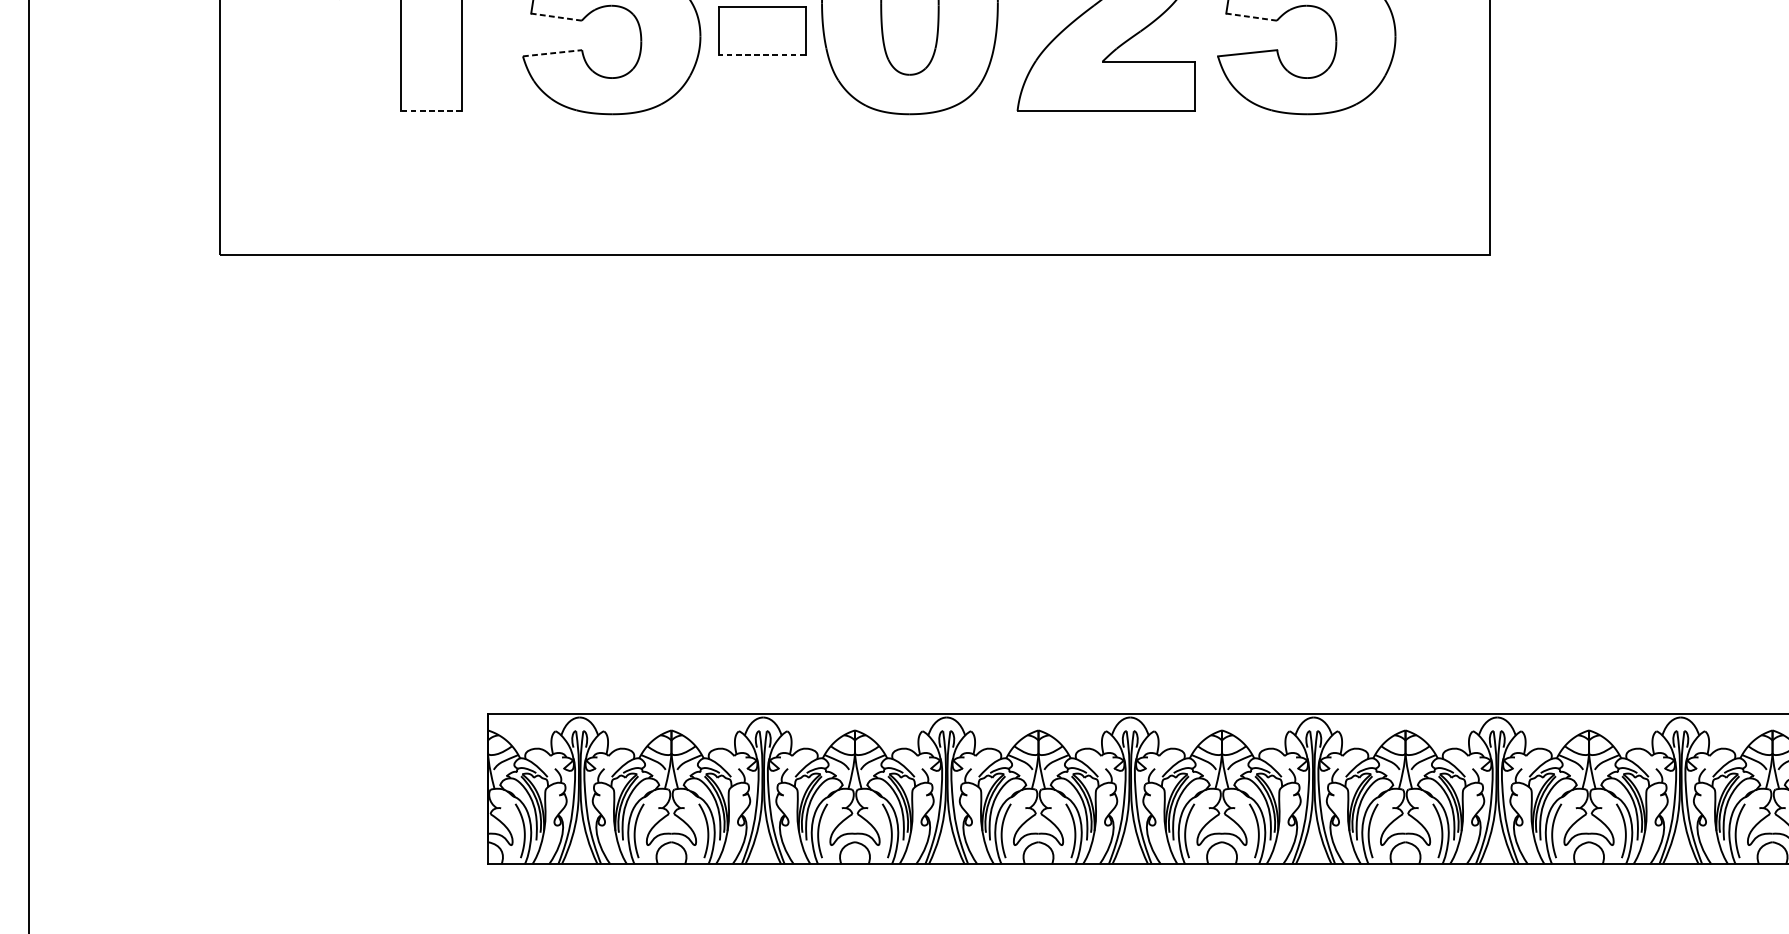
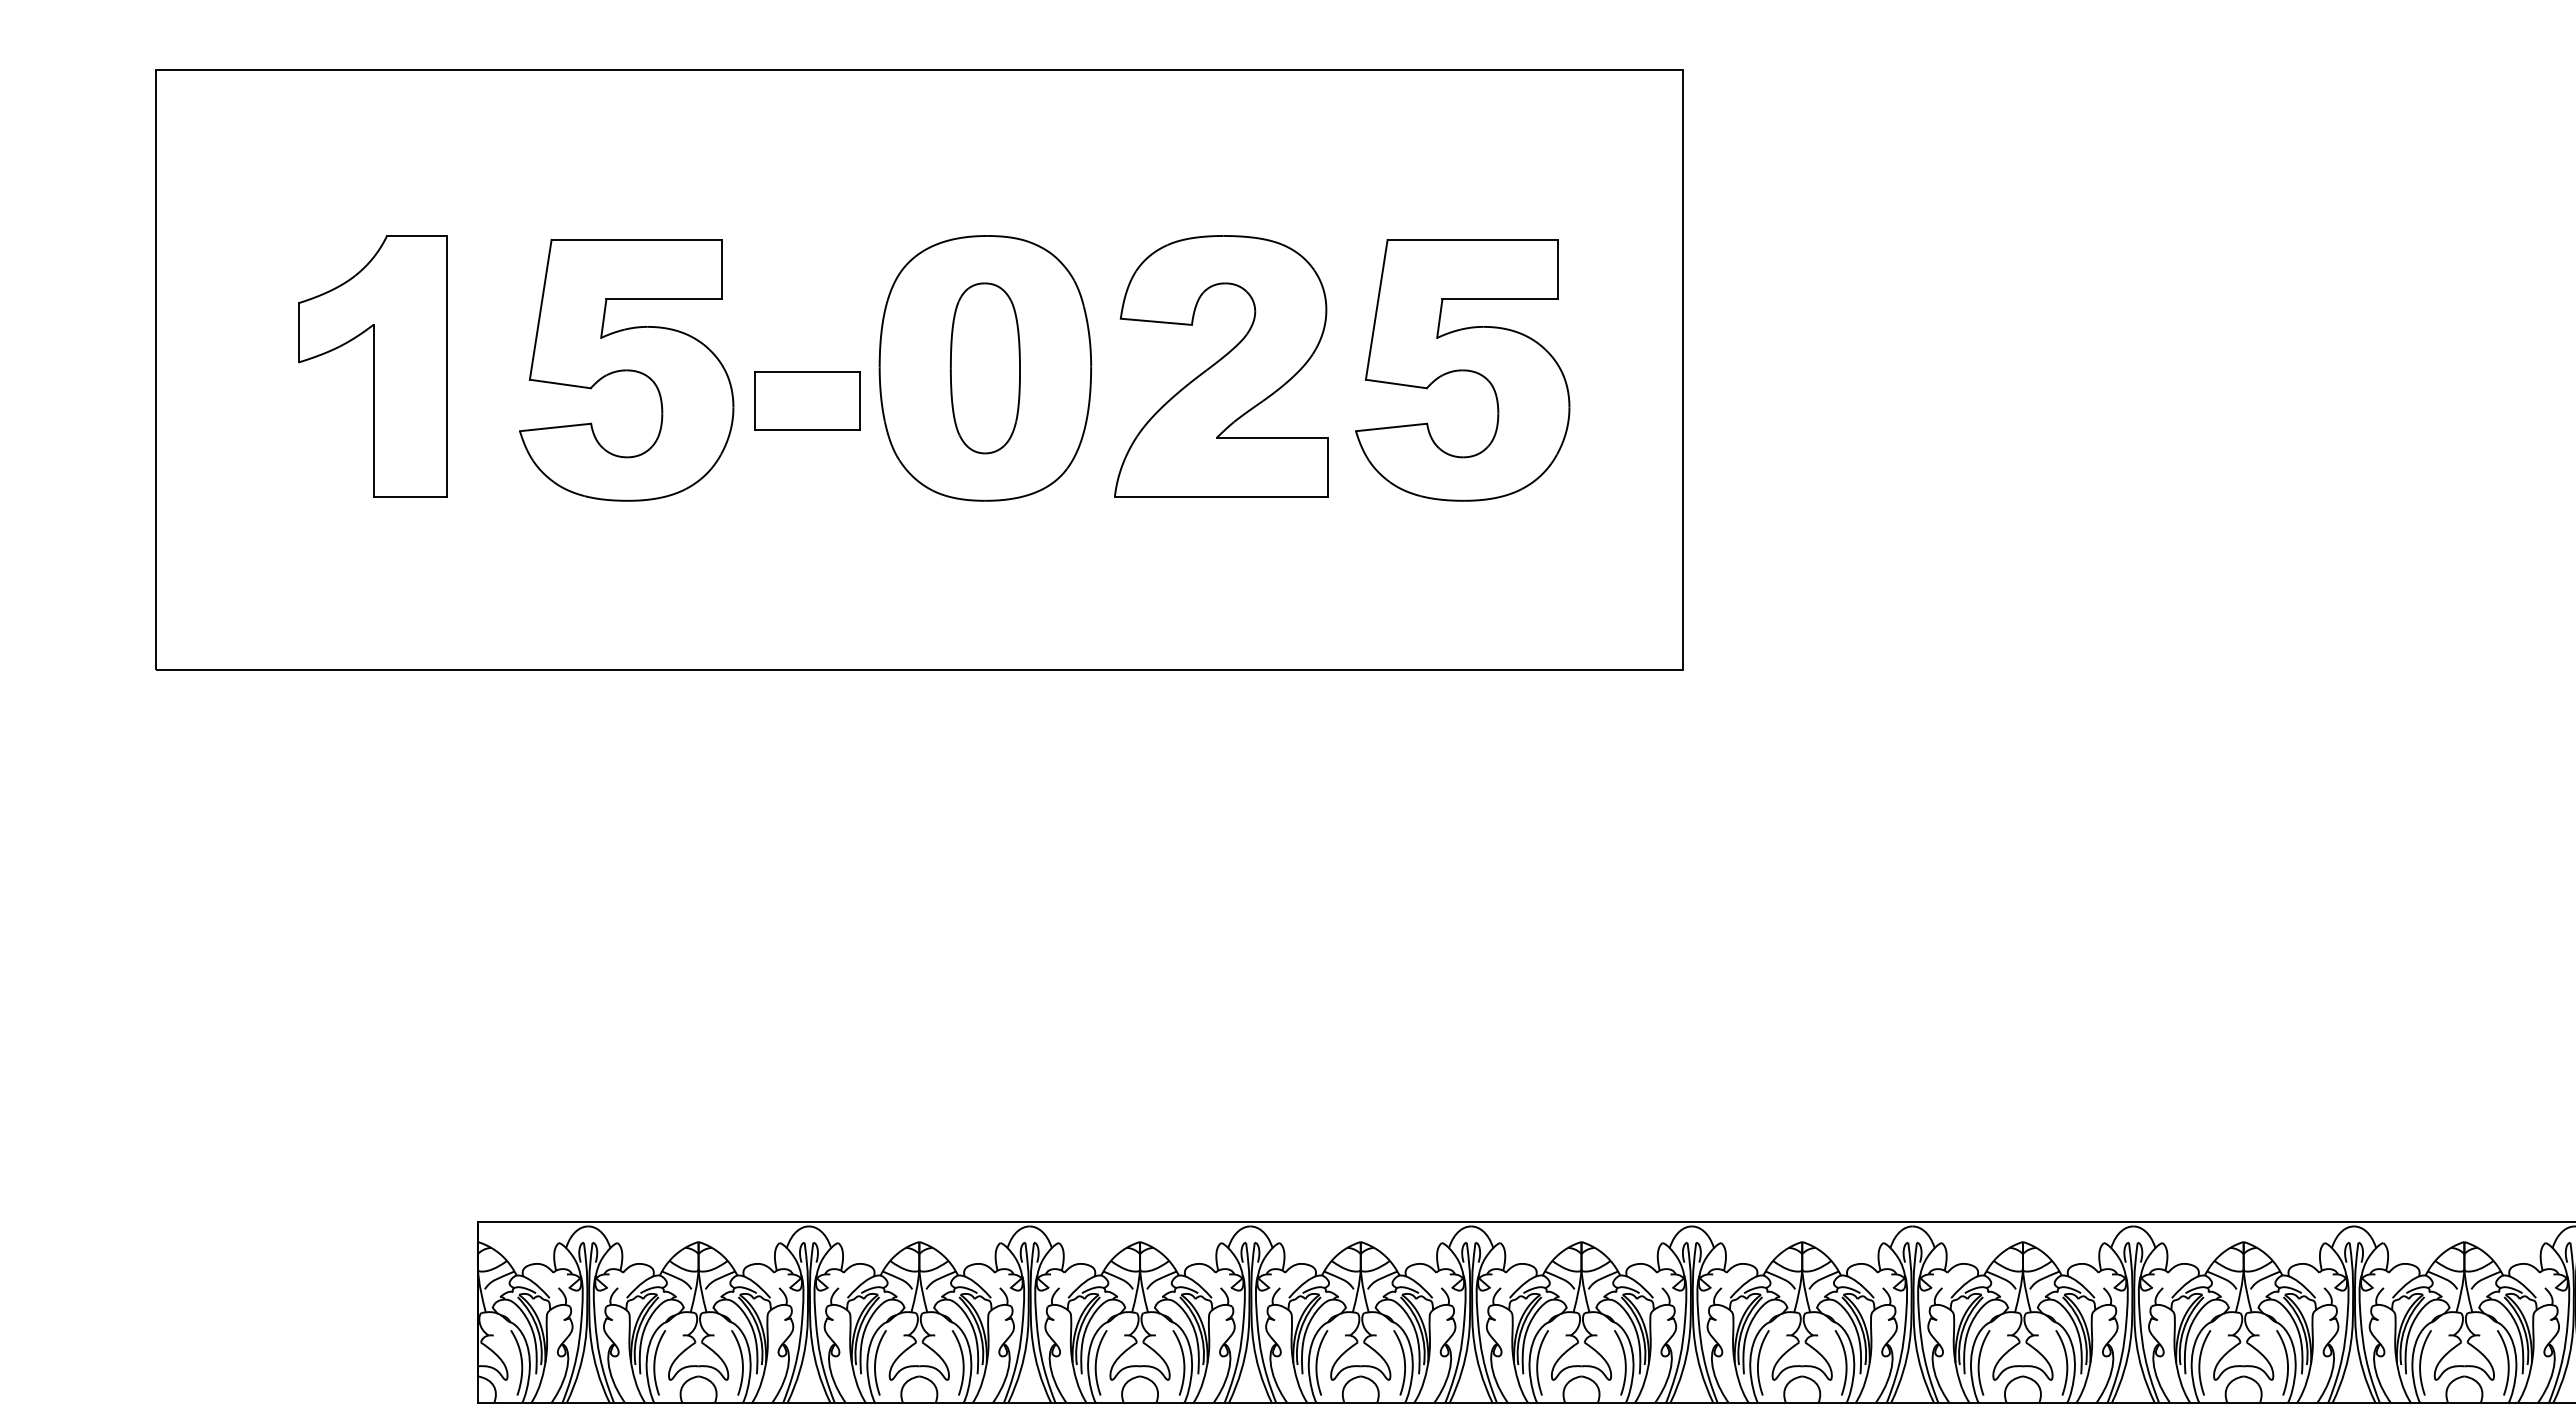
line: (556, 17) -> (560, 384), dashed -> solid
line: (1251, 17) -> (1396, 384), dashed -> solid
line: (552, 53) -> (555, 427), dashed -> solid
line: (762, 54) -> (807, 429), dashed -> solid
line: (431, 110) -> (410, 496), dashed -> solid

